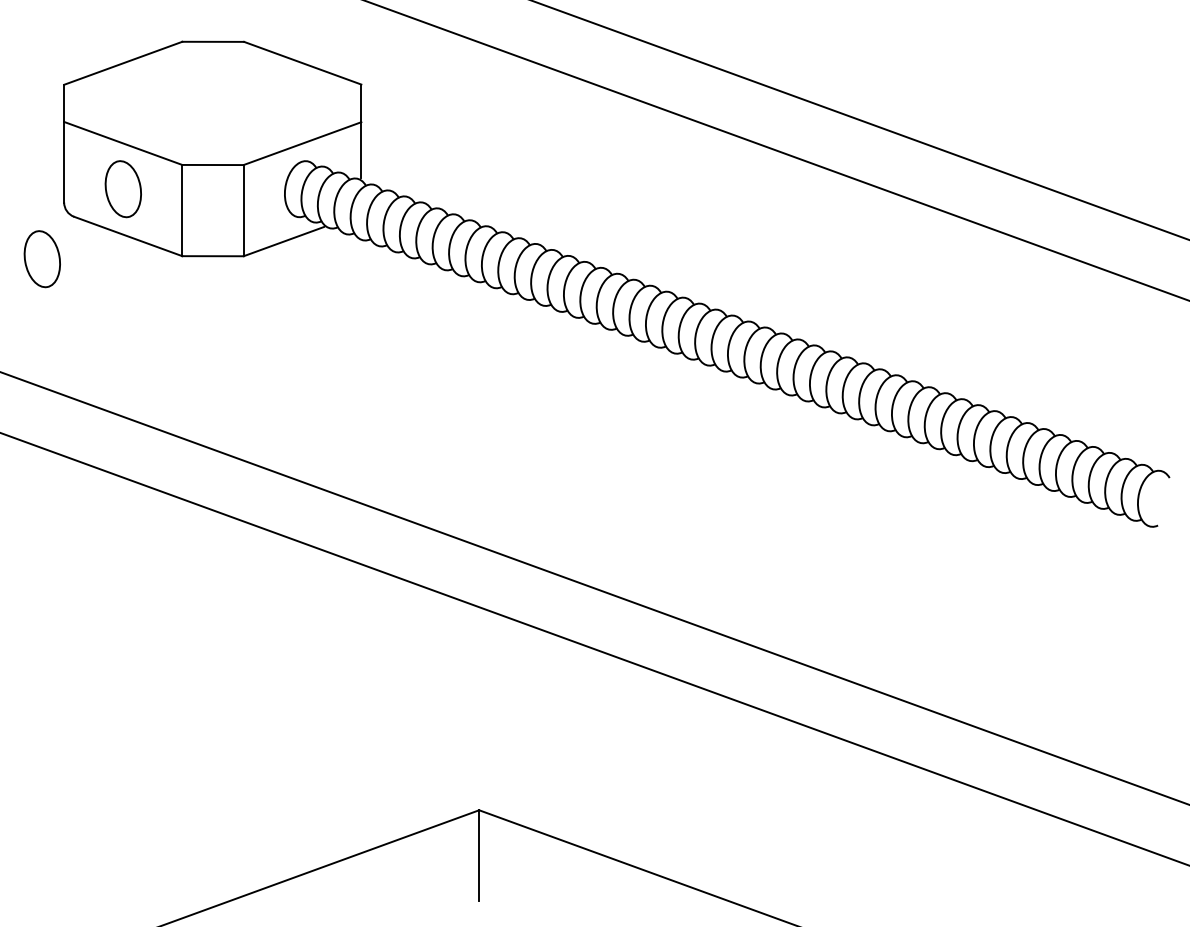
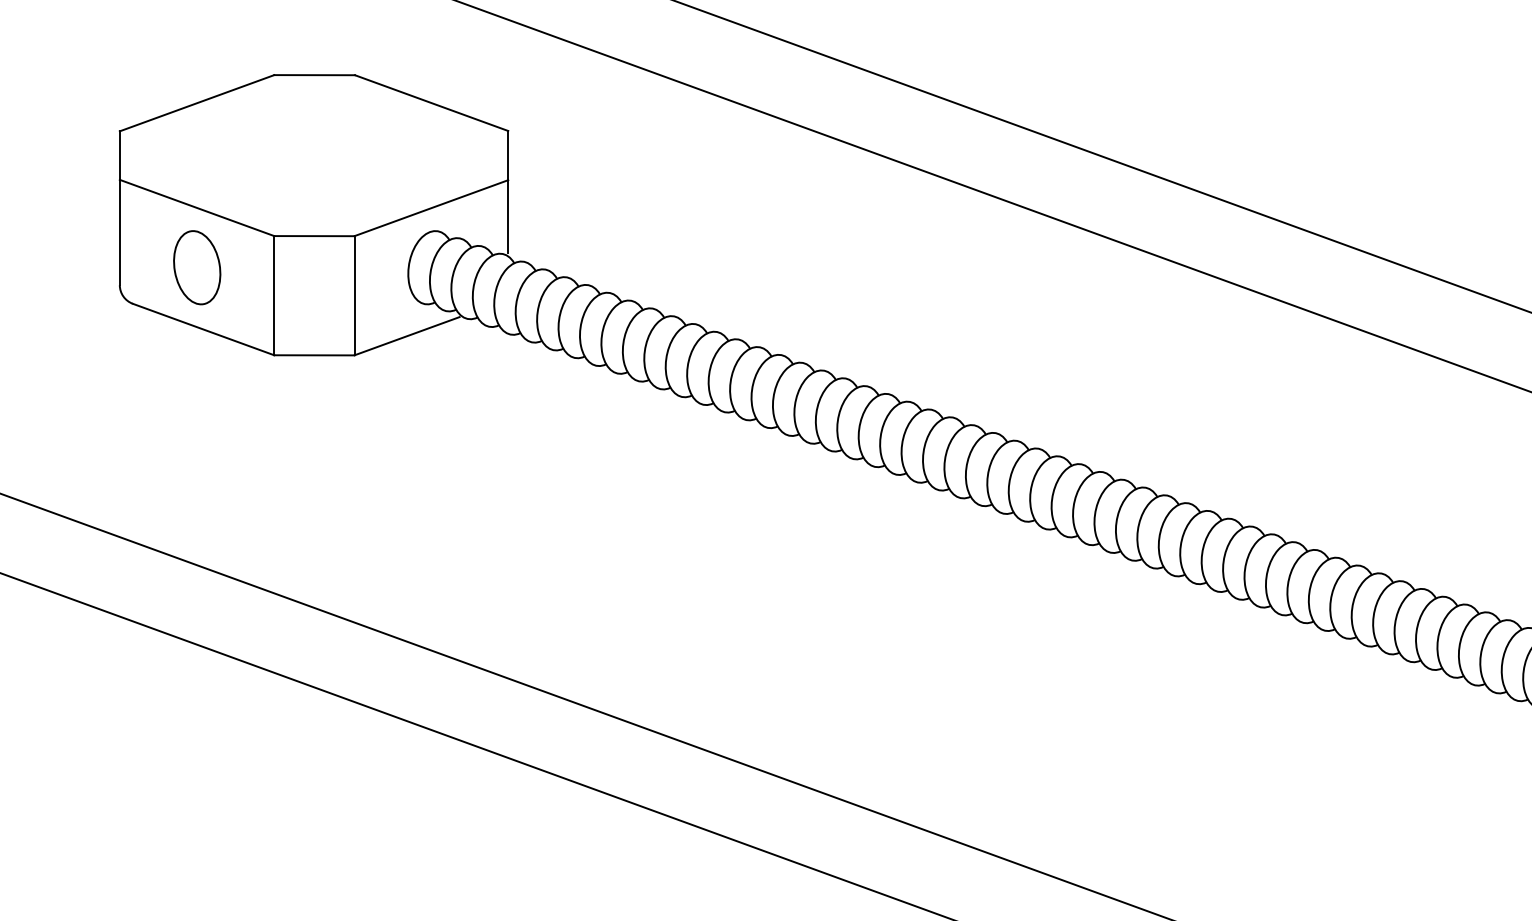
part: (41, 259) -> (90, 359), removed

